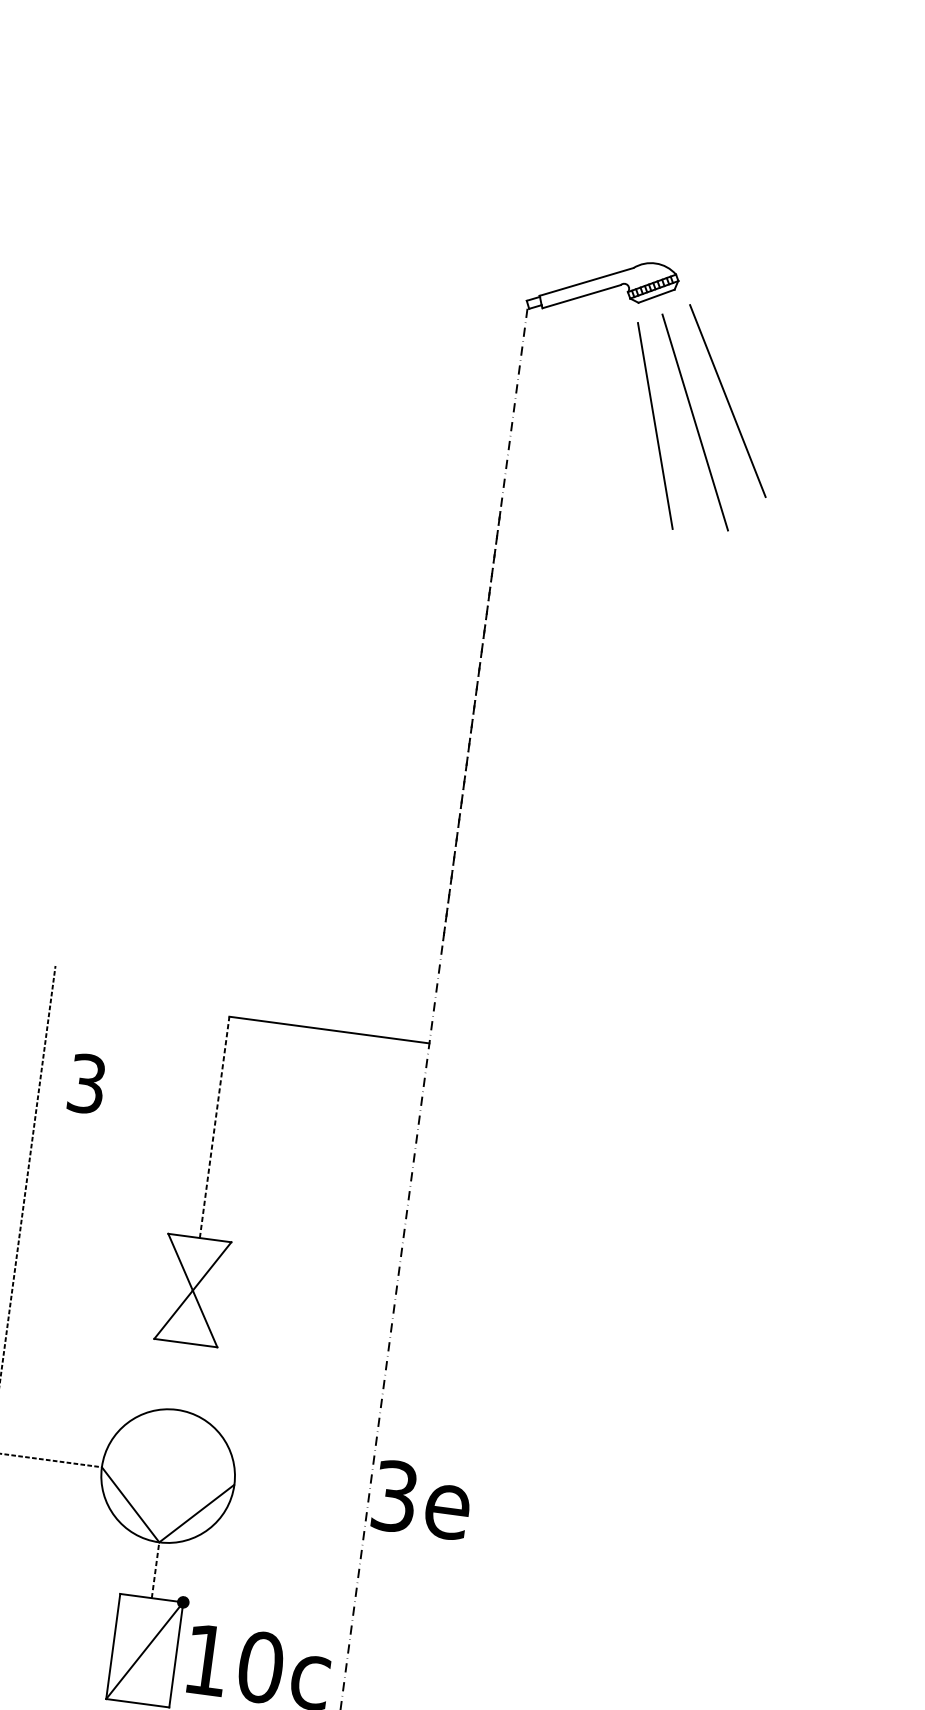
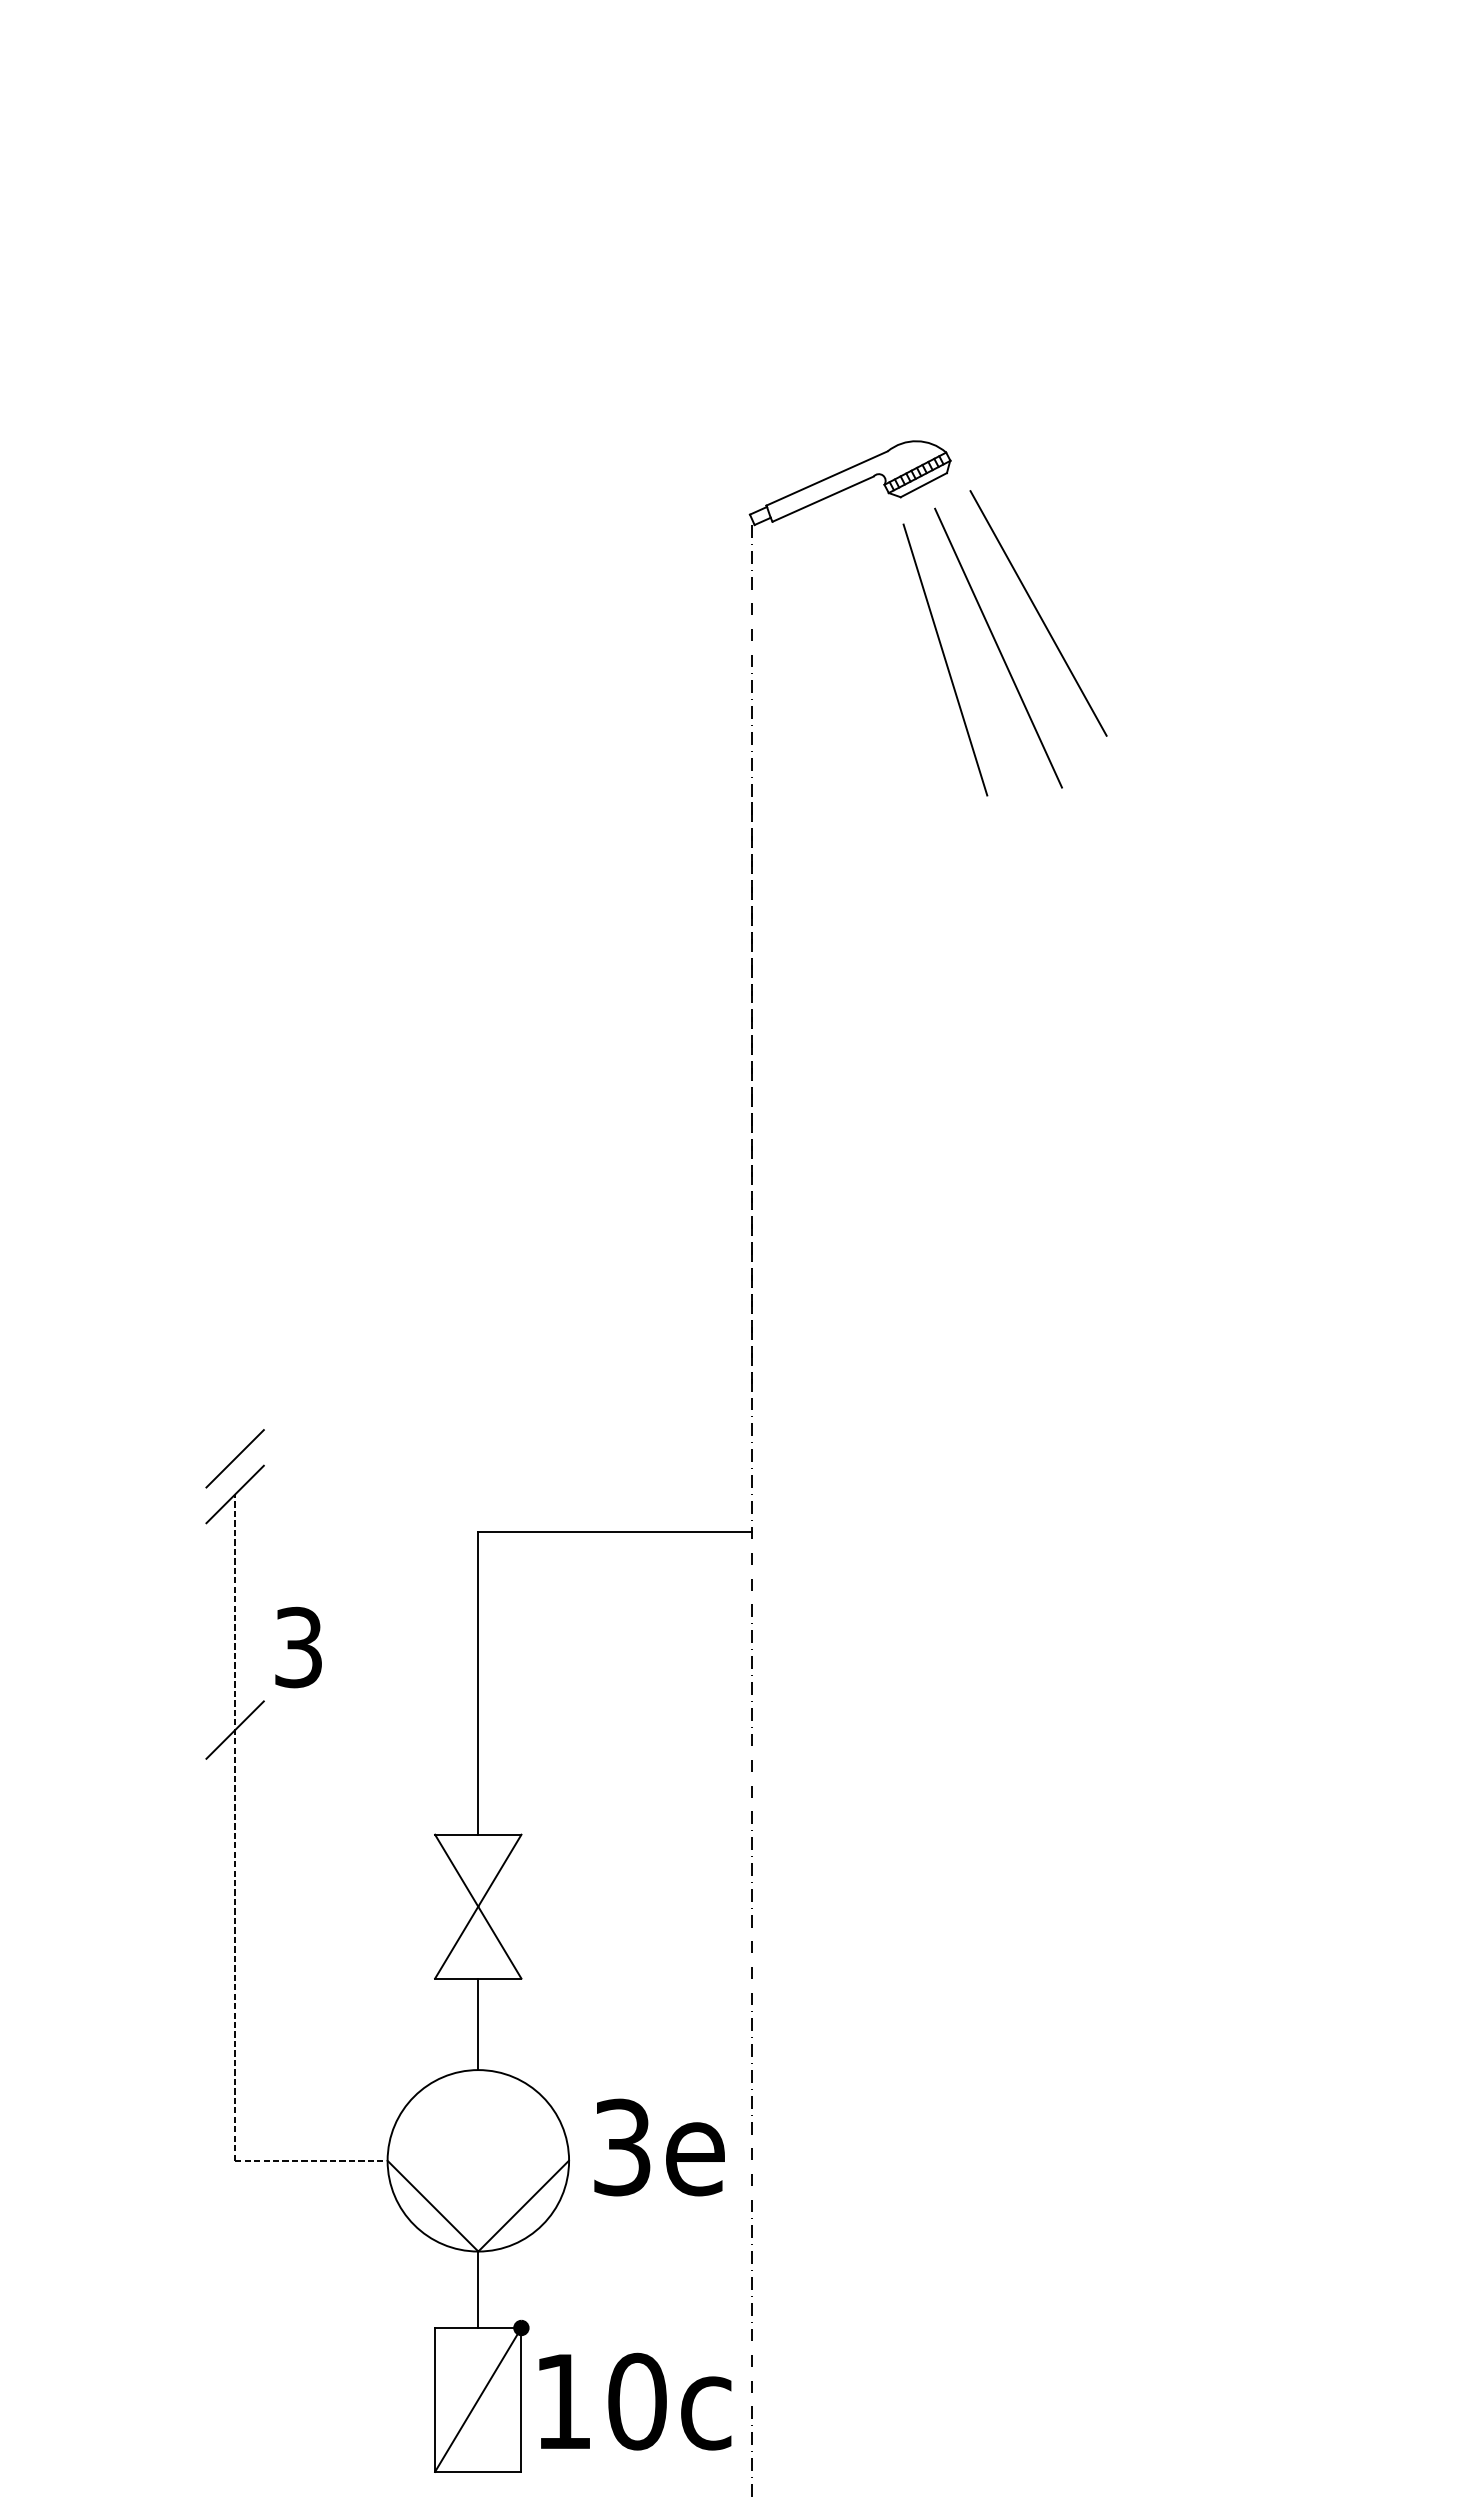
line: (58, 939) -> (234, 1458), added
line: (55, 965) -> (234, 1494), added
line: (214, 1127) -> (478, 1683), dashed -> solid
line: (32, 1137) -> (234, 1729), added
line: (181, 1376) -> (478, 2024), added
text: (422, 1500) -> (659, 2147), moved
line: (155, 1570) -> (478, 2289), dashed -> solid

